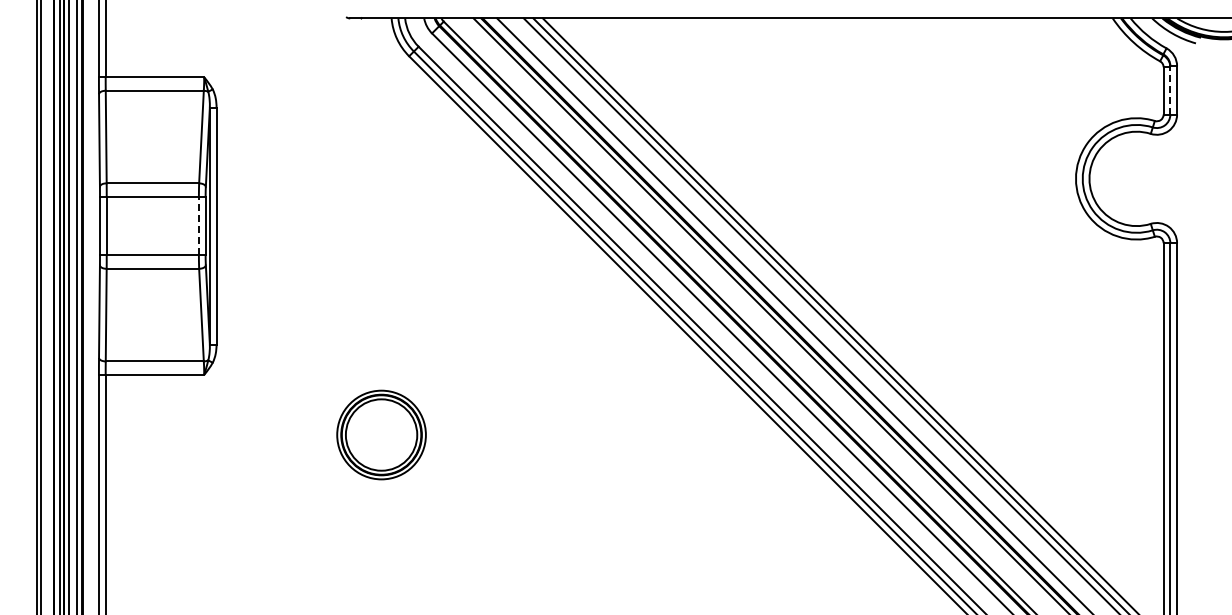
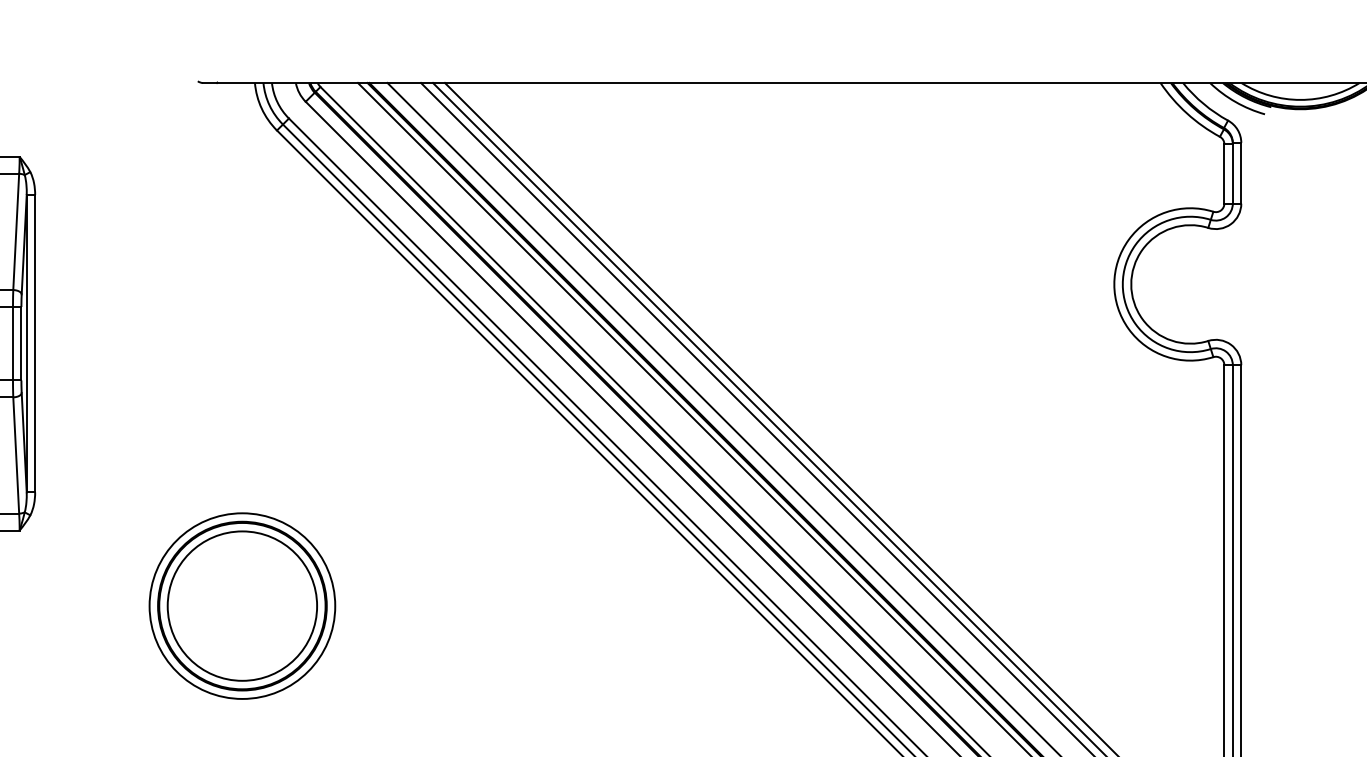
line: (1170, 89) -> (1233, 172), dashed -> solid
line: (198, 225) -> (12, 342), dashed -> solid
part: (381, 434) -> (242, 605), size x1.67

